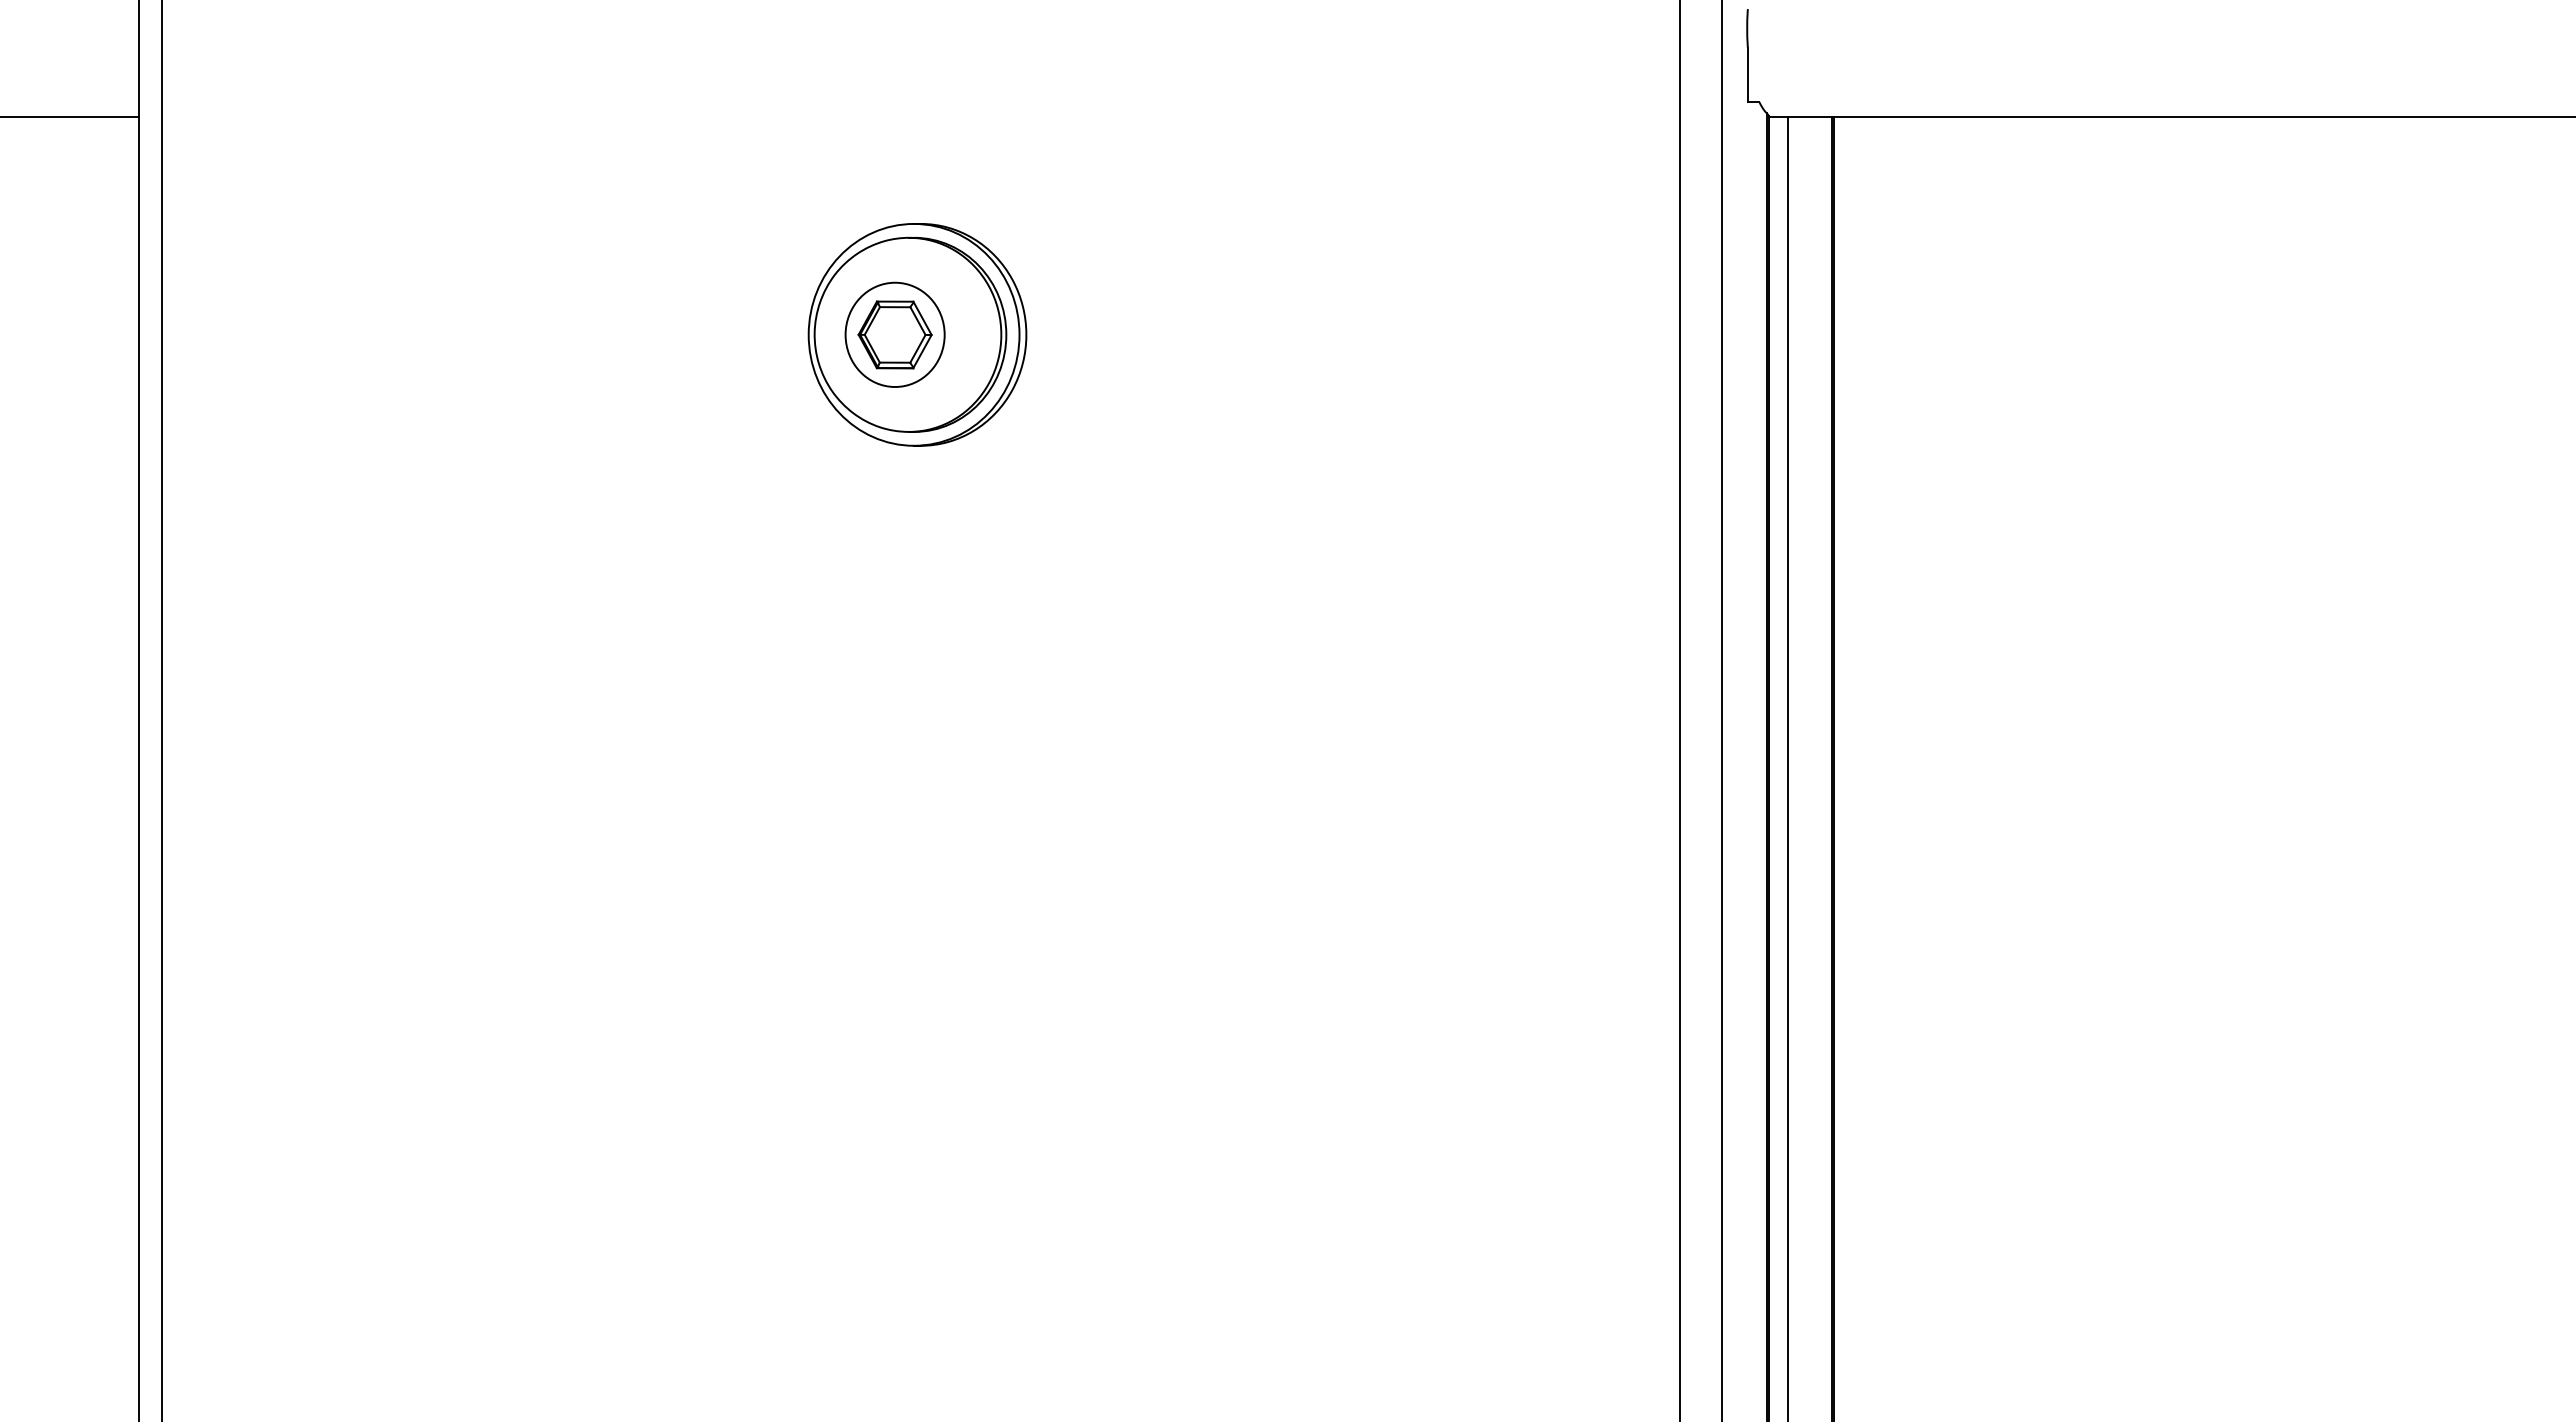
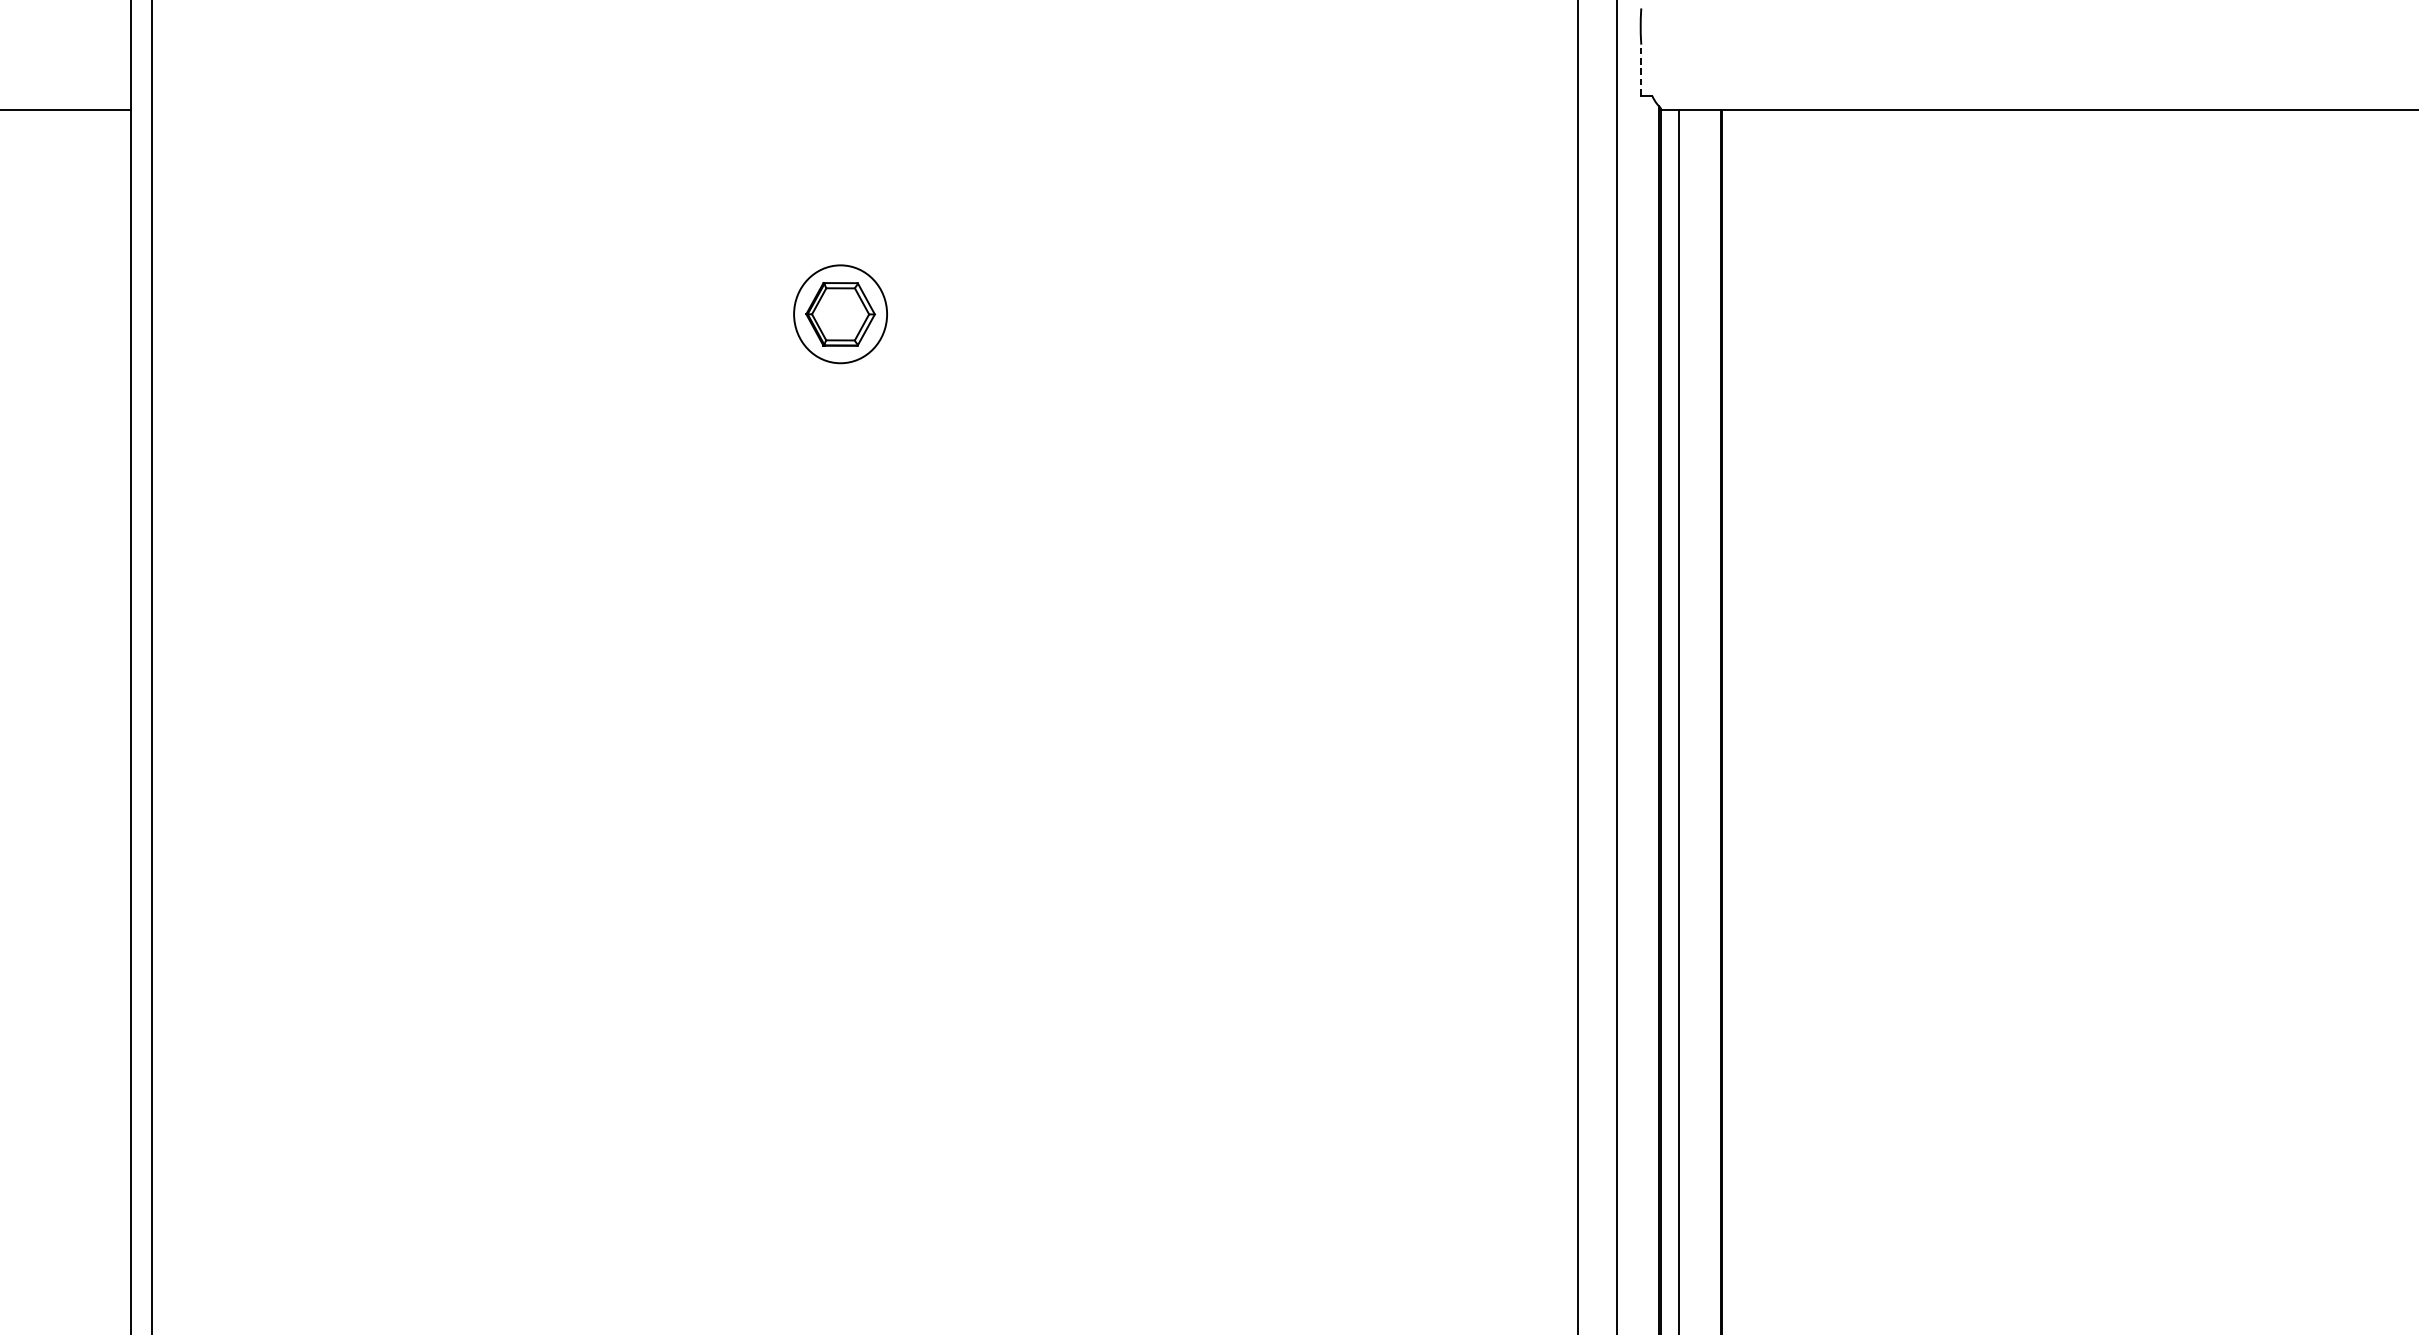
line: (1747, 74) -> (1640, 69), solid -> dashed
part: (917, 334) -> (861, 313), removed

